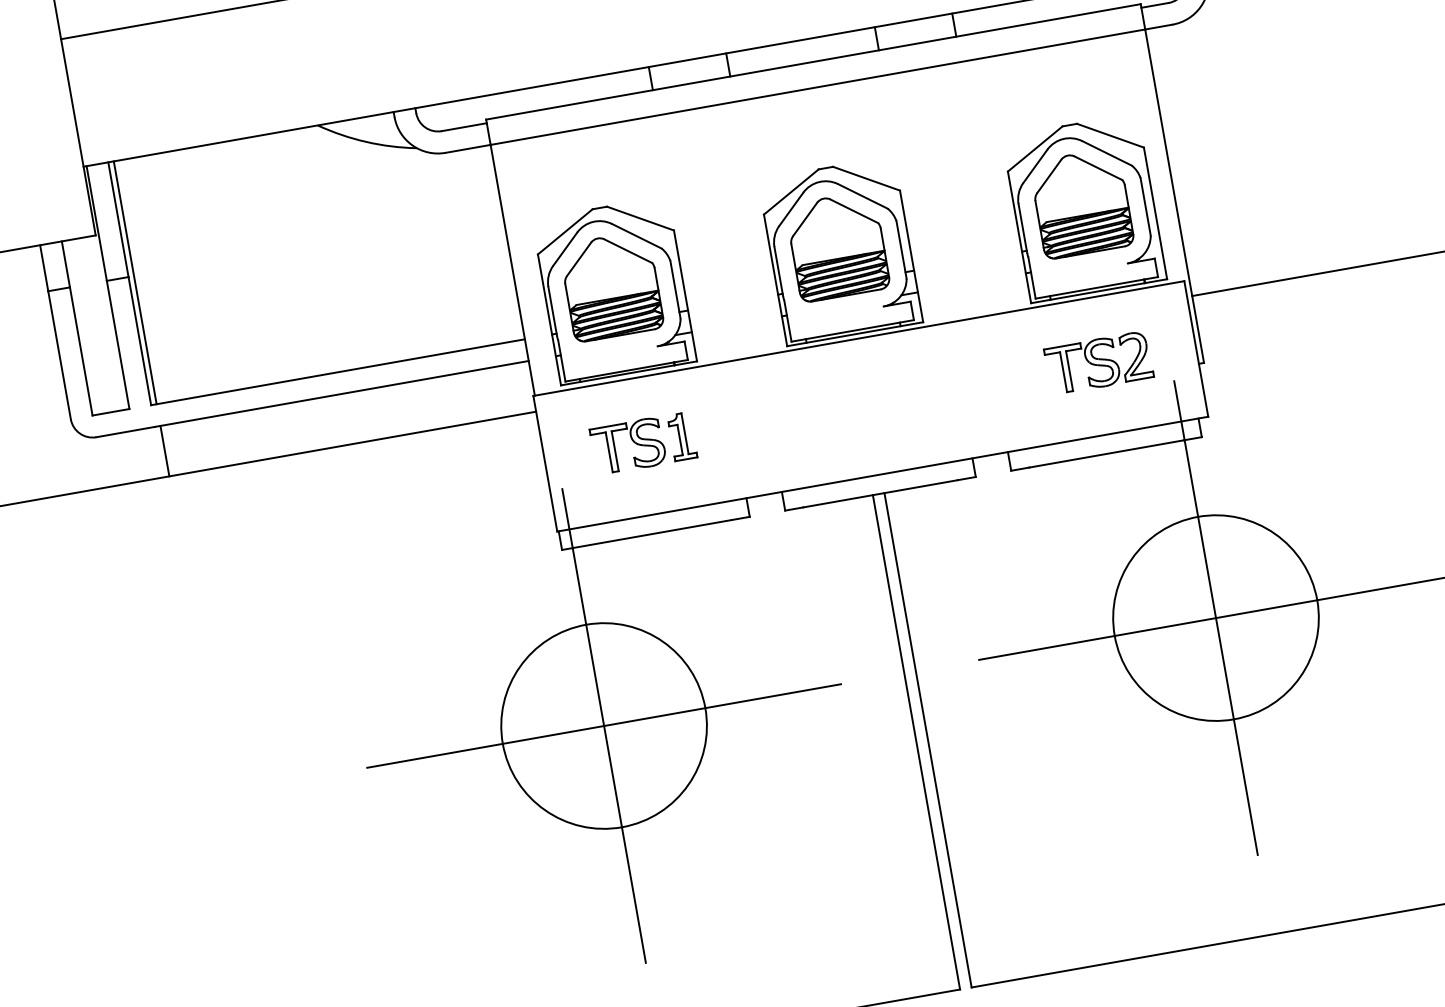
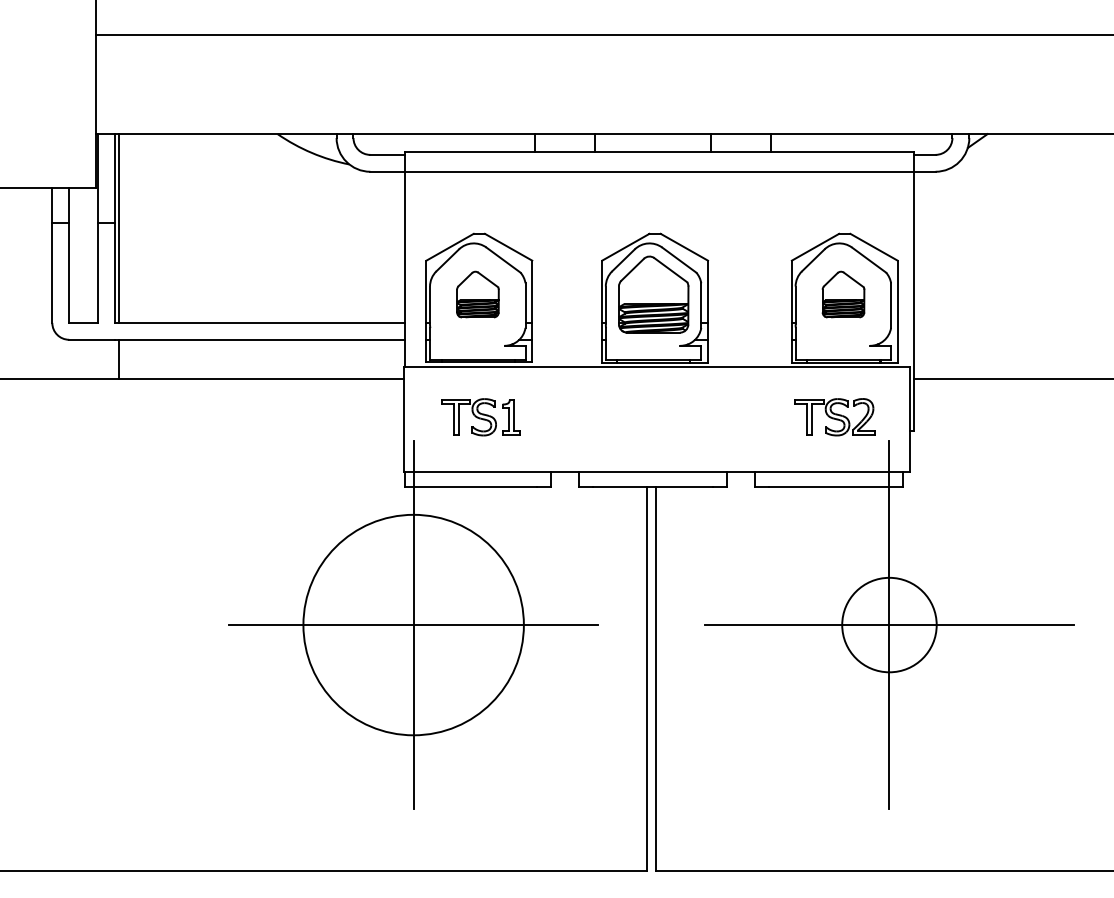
part: (1081, 203) -> (843, 294), size x0.6
part: (611, 286) -> (477, 294), size x0.6
circle: (1215, 617) -> (889, 624), size x0.6
circle: (603, 725) -> (413, 624), size x1.4

